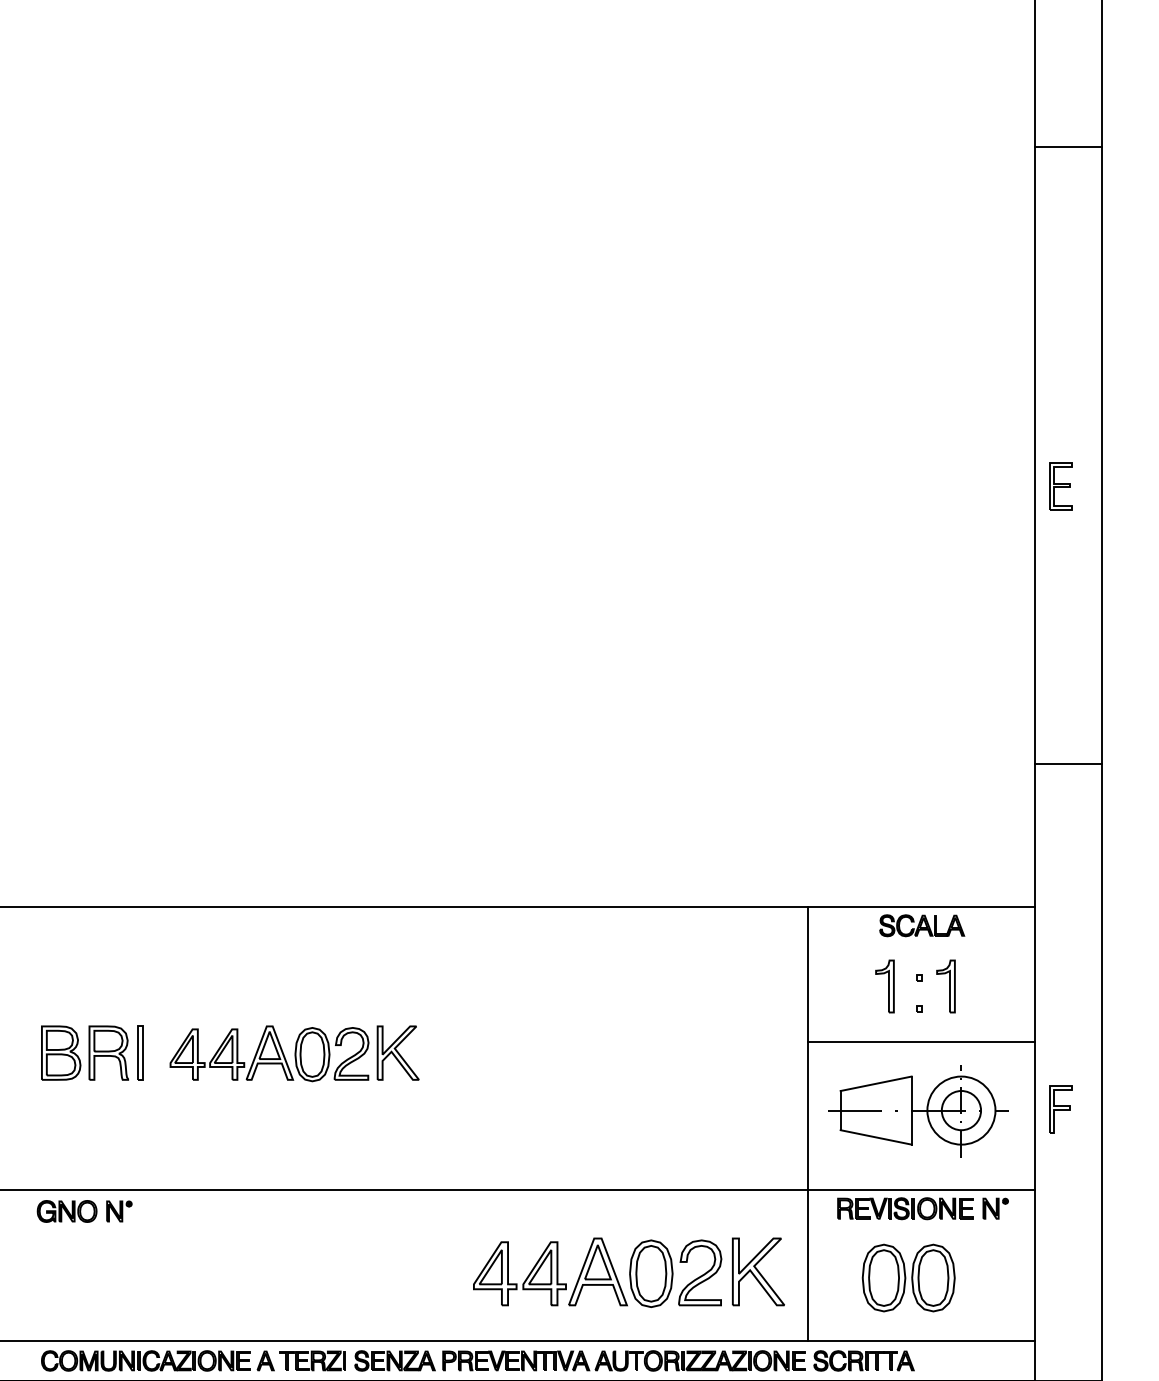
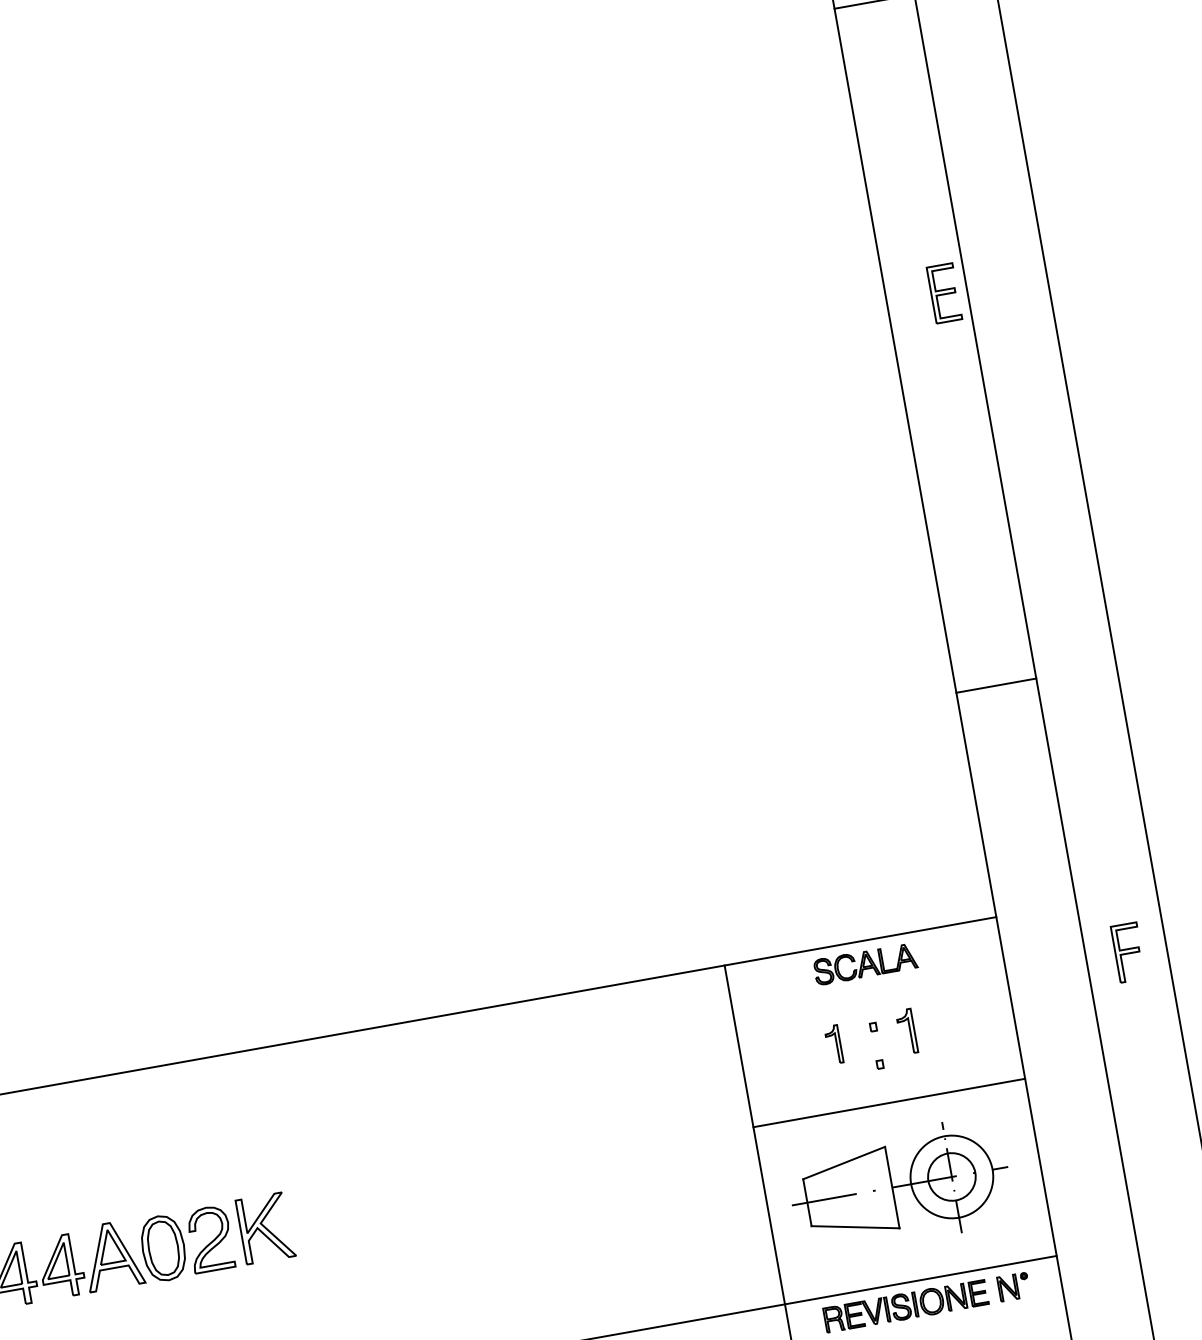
part: (1060, 486) -> (943, 293), moved
line: (1067, 764) -> (995, 686), moved
part: (884, 986) -> (833, 1044), size x0.6
part: (945, 986) -> (906, 1031), size x0.7
part: (1060, 1109) -> (1128, 952), moved

